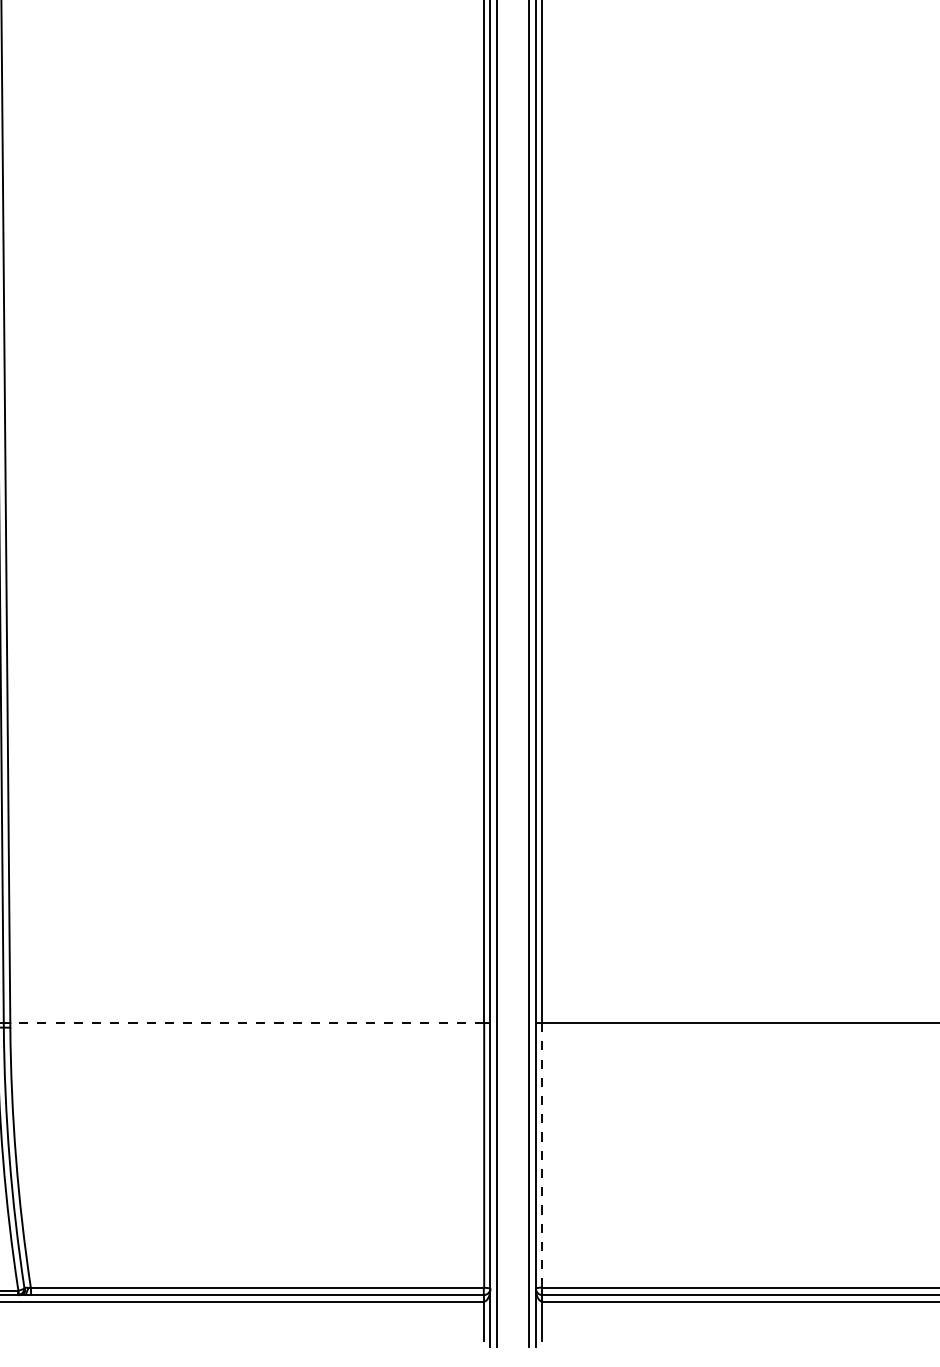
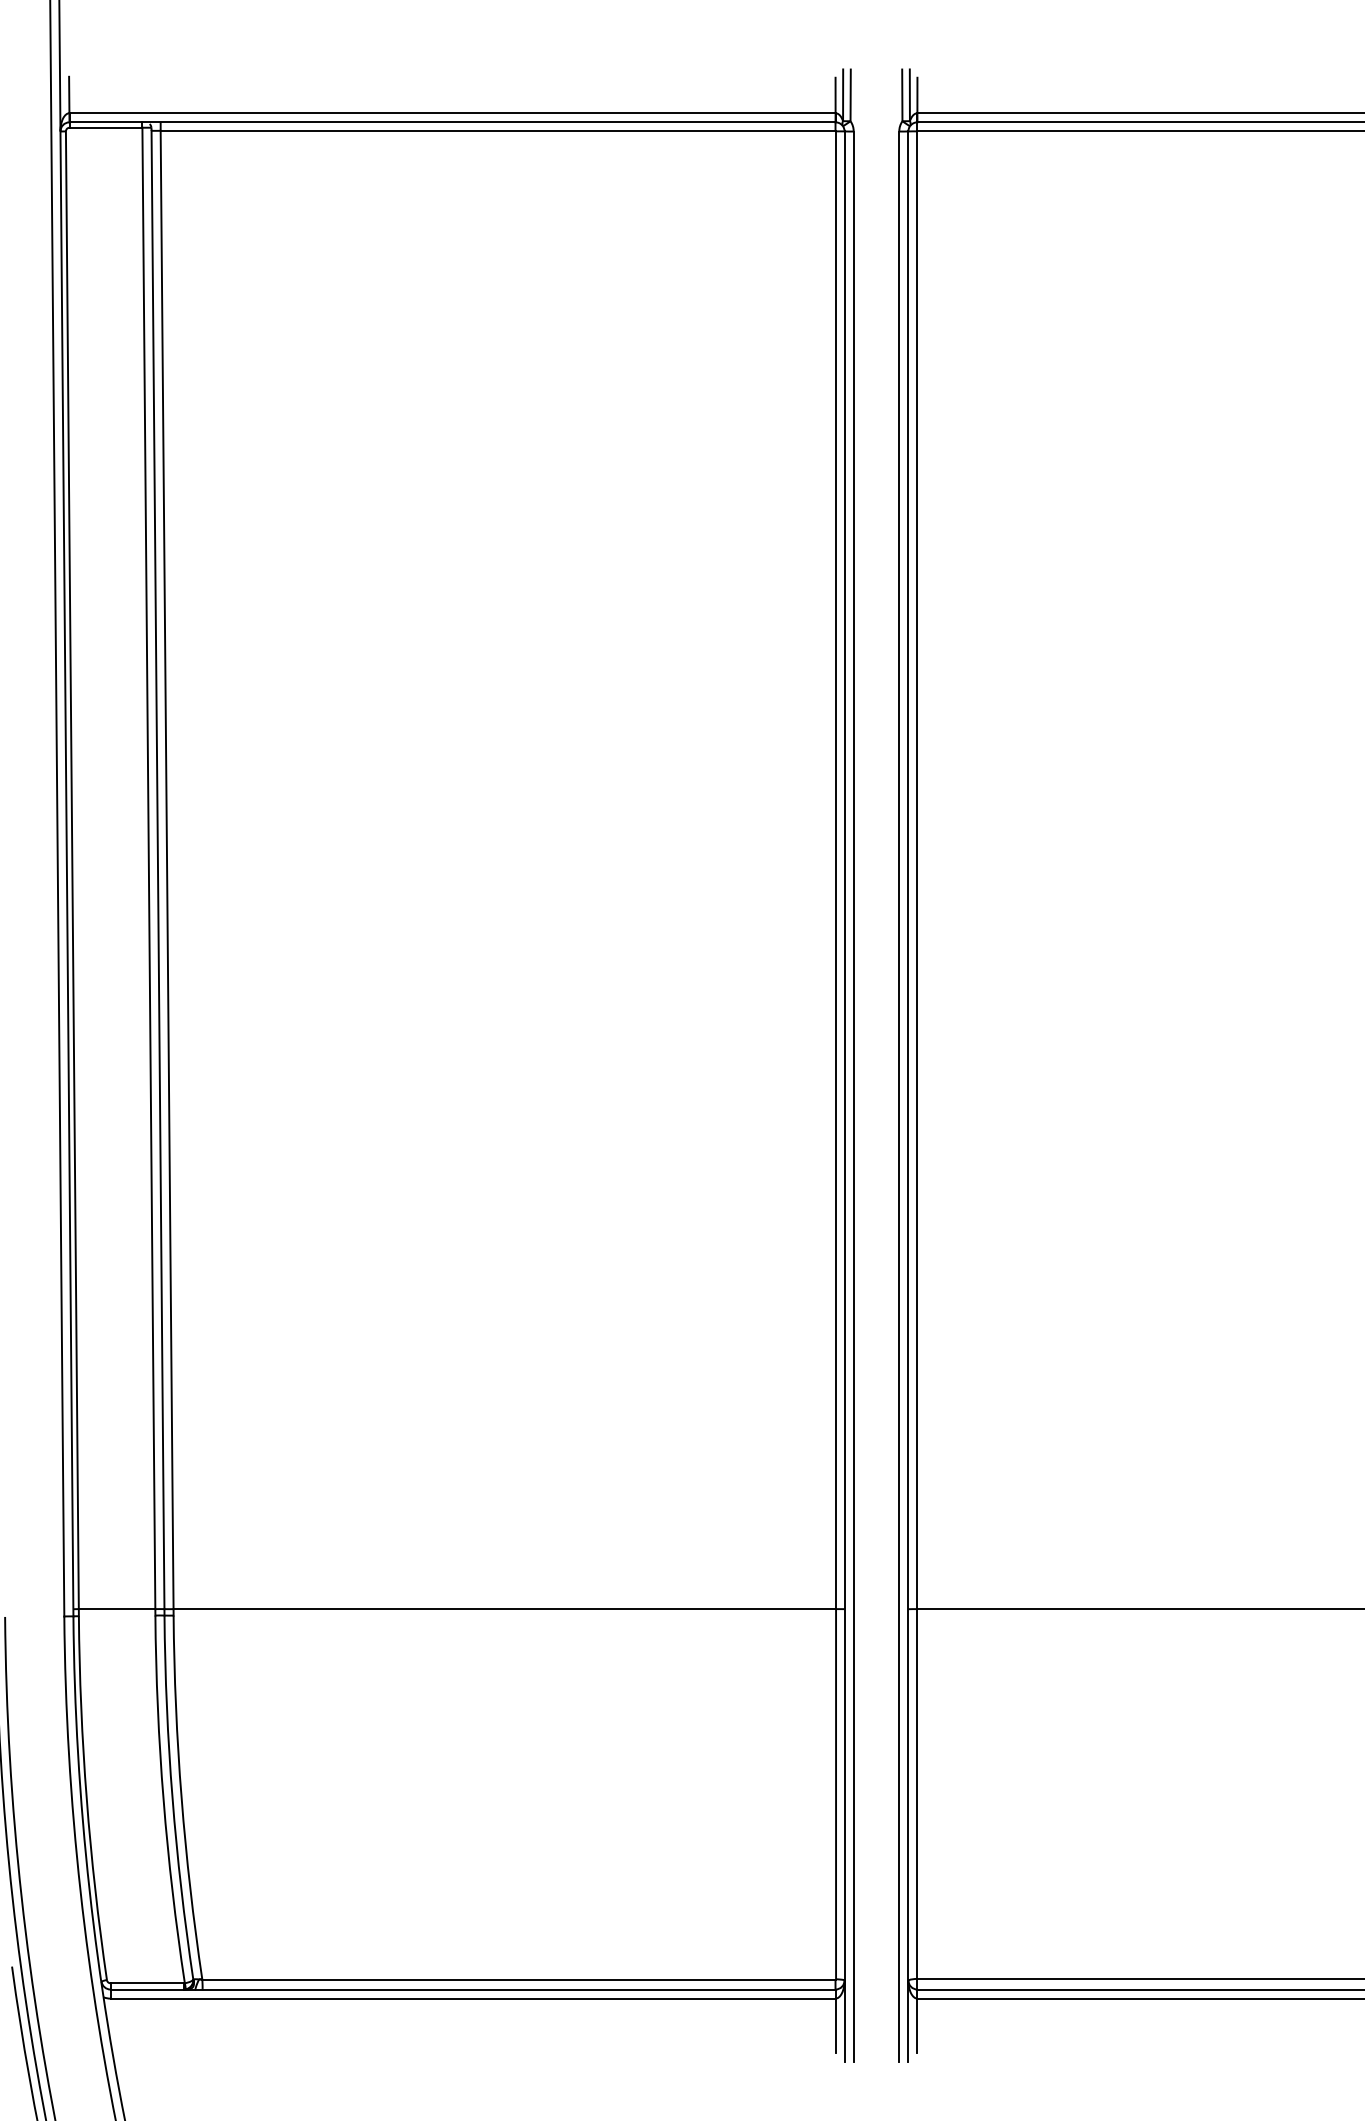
line: (247, 1023) -> (504, 1609), dashed -> solid
line: (542, 1155) -> (917, 1794), dashed -> solid

